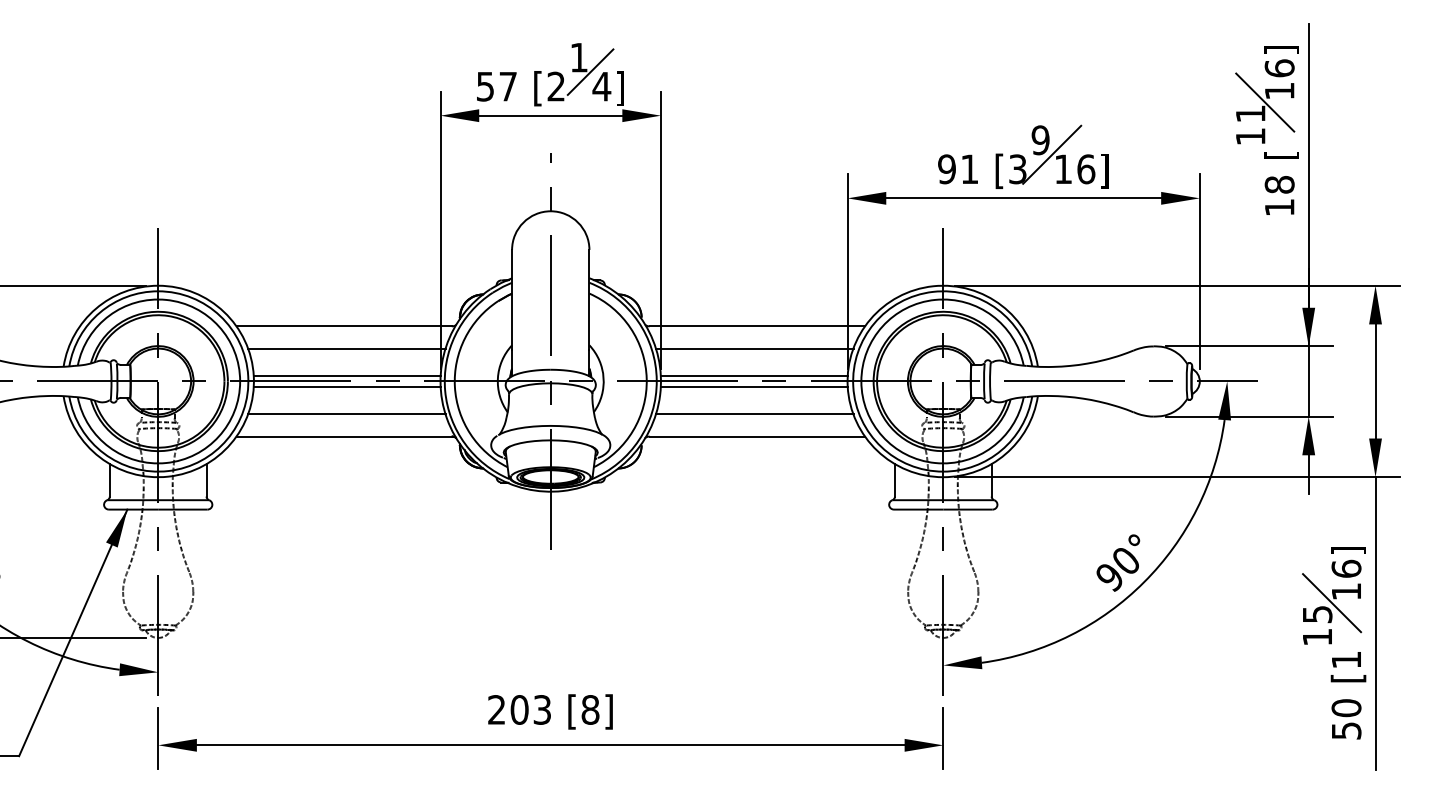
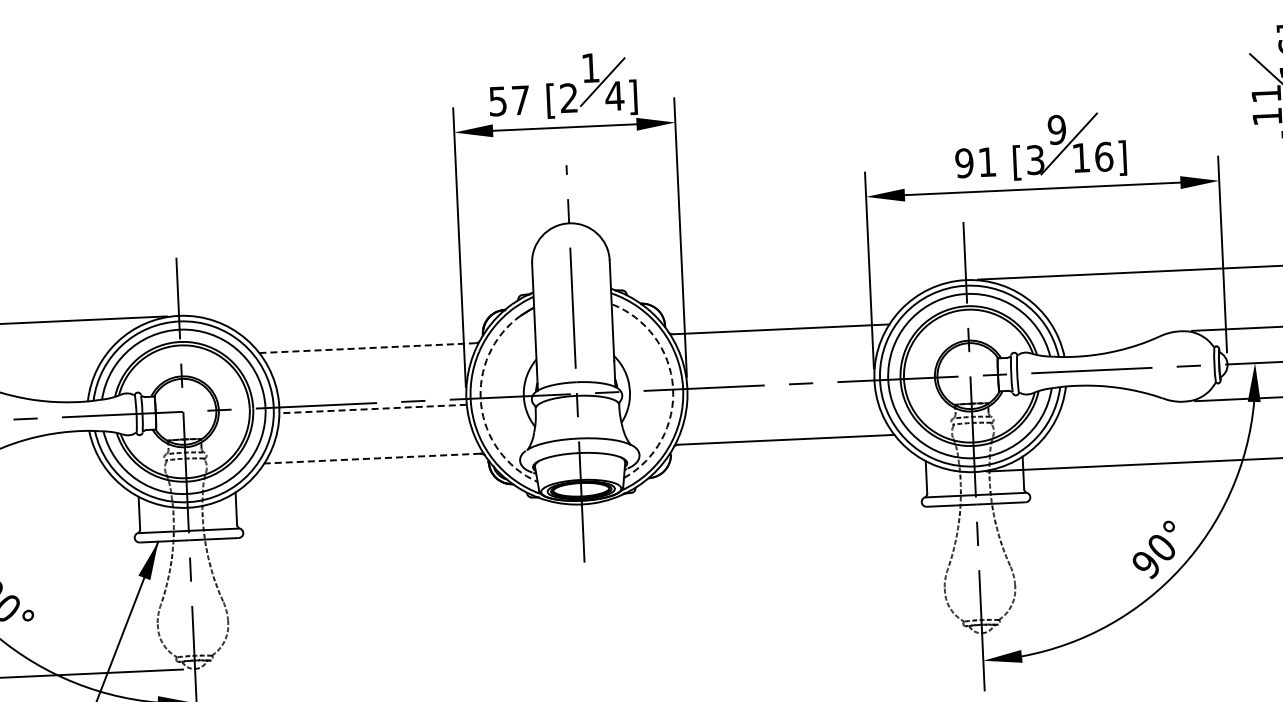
line: (344, 326) -> (367, 348), solid -> dashed
line: (346, 349) -> (370, 371), removed
line: (754, 349) -> (779, 352), removed
line: (346, 375) -> (371, 397), removed
line: (753, 375) -> (779, 378), removed
arc: (646, 379) -> (672, 387), solid -> dashed
arc: (454, 386) -> (480, 403), solid -> dashed
line: (346, 387) -> (372, 409), solid -> dashed
line: (753, 387) -> (780, 390), removed
line: (346, 413) -> (373, 435), removed
line: (754, 413) -> (782, 416), removed
line: (344, 436) -> (372, 458), solid -> dashed

